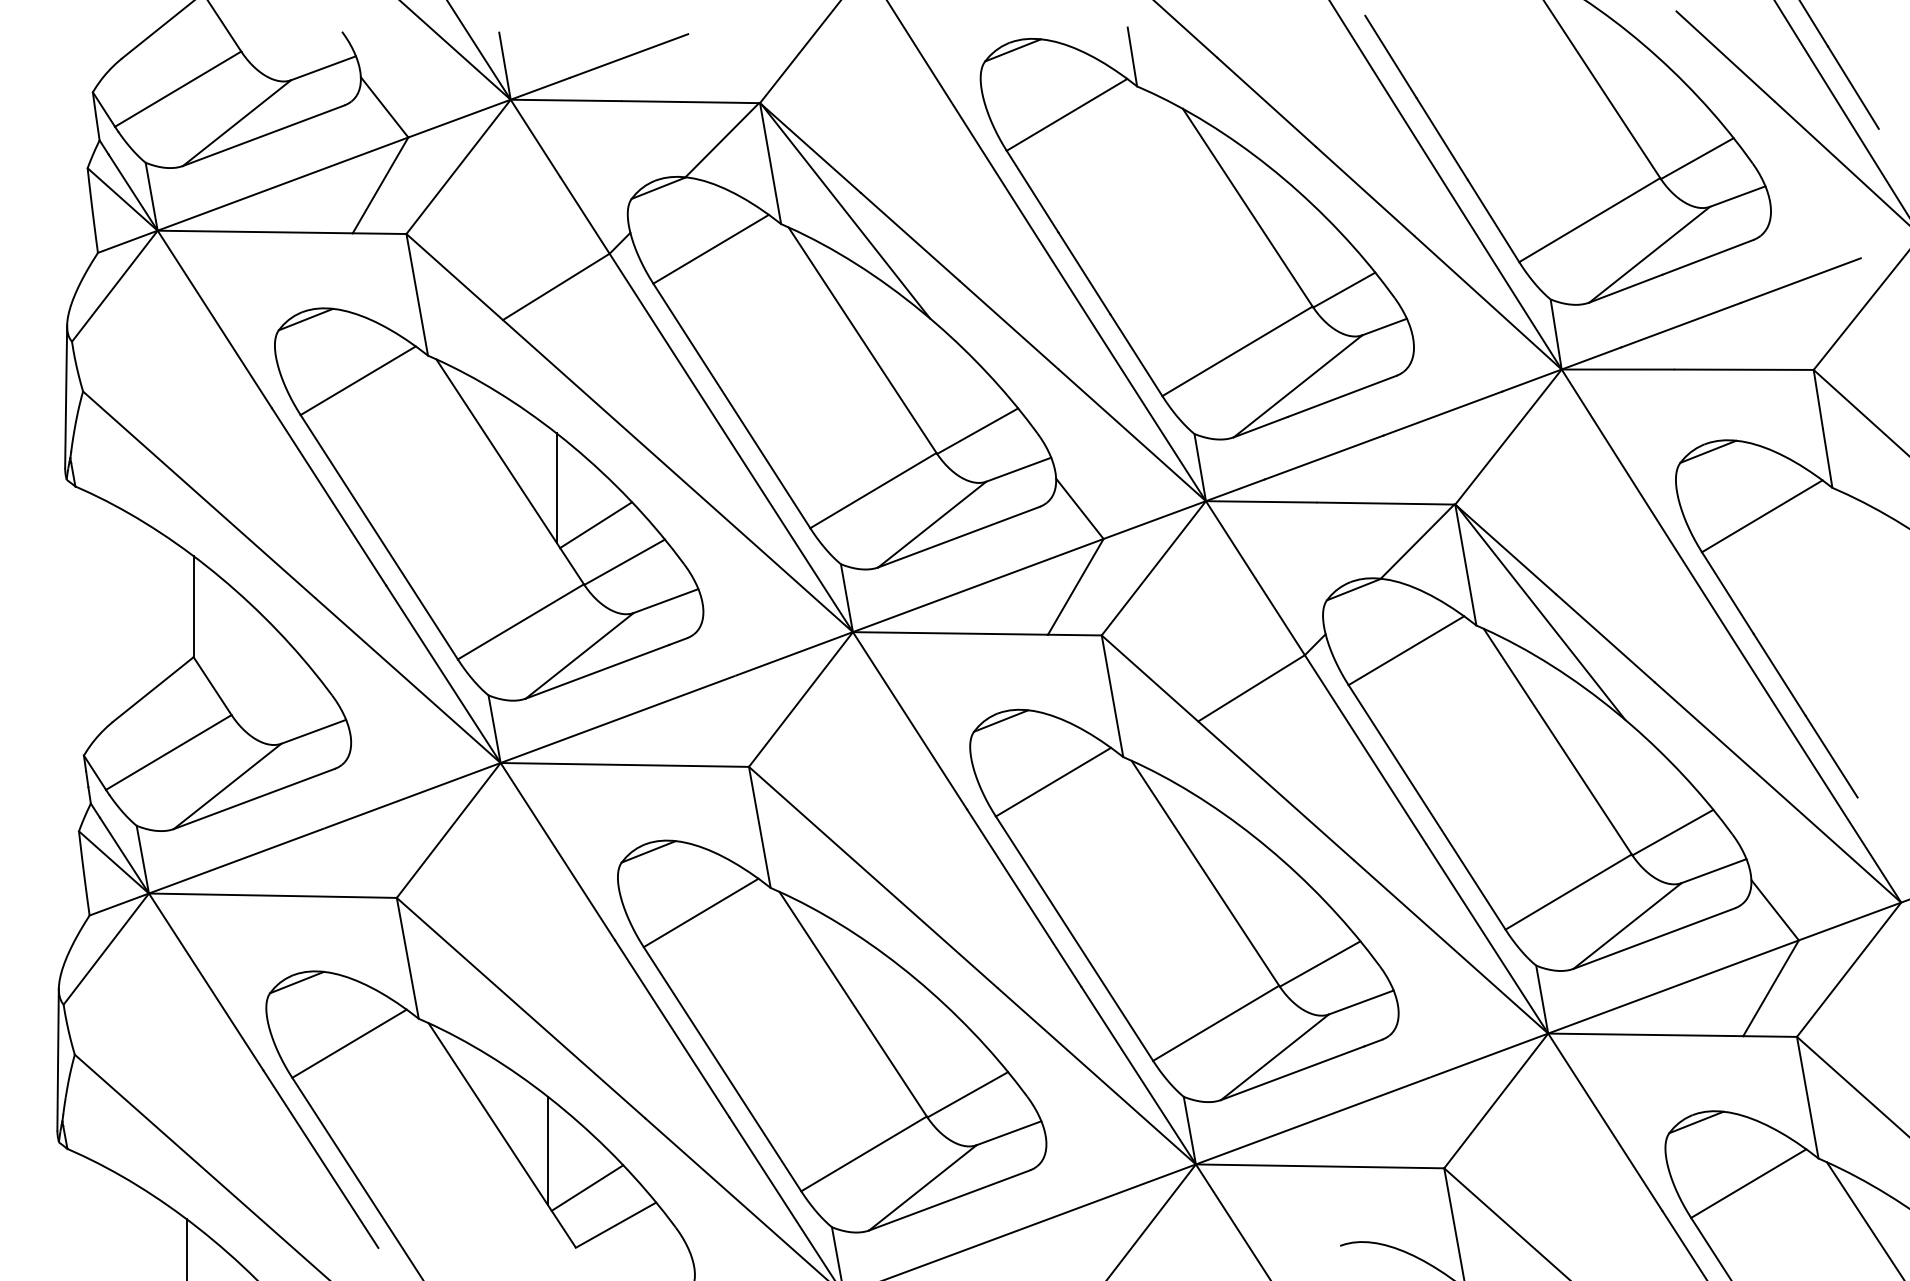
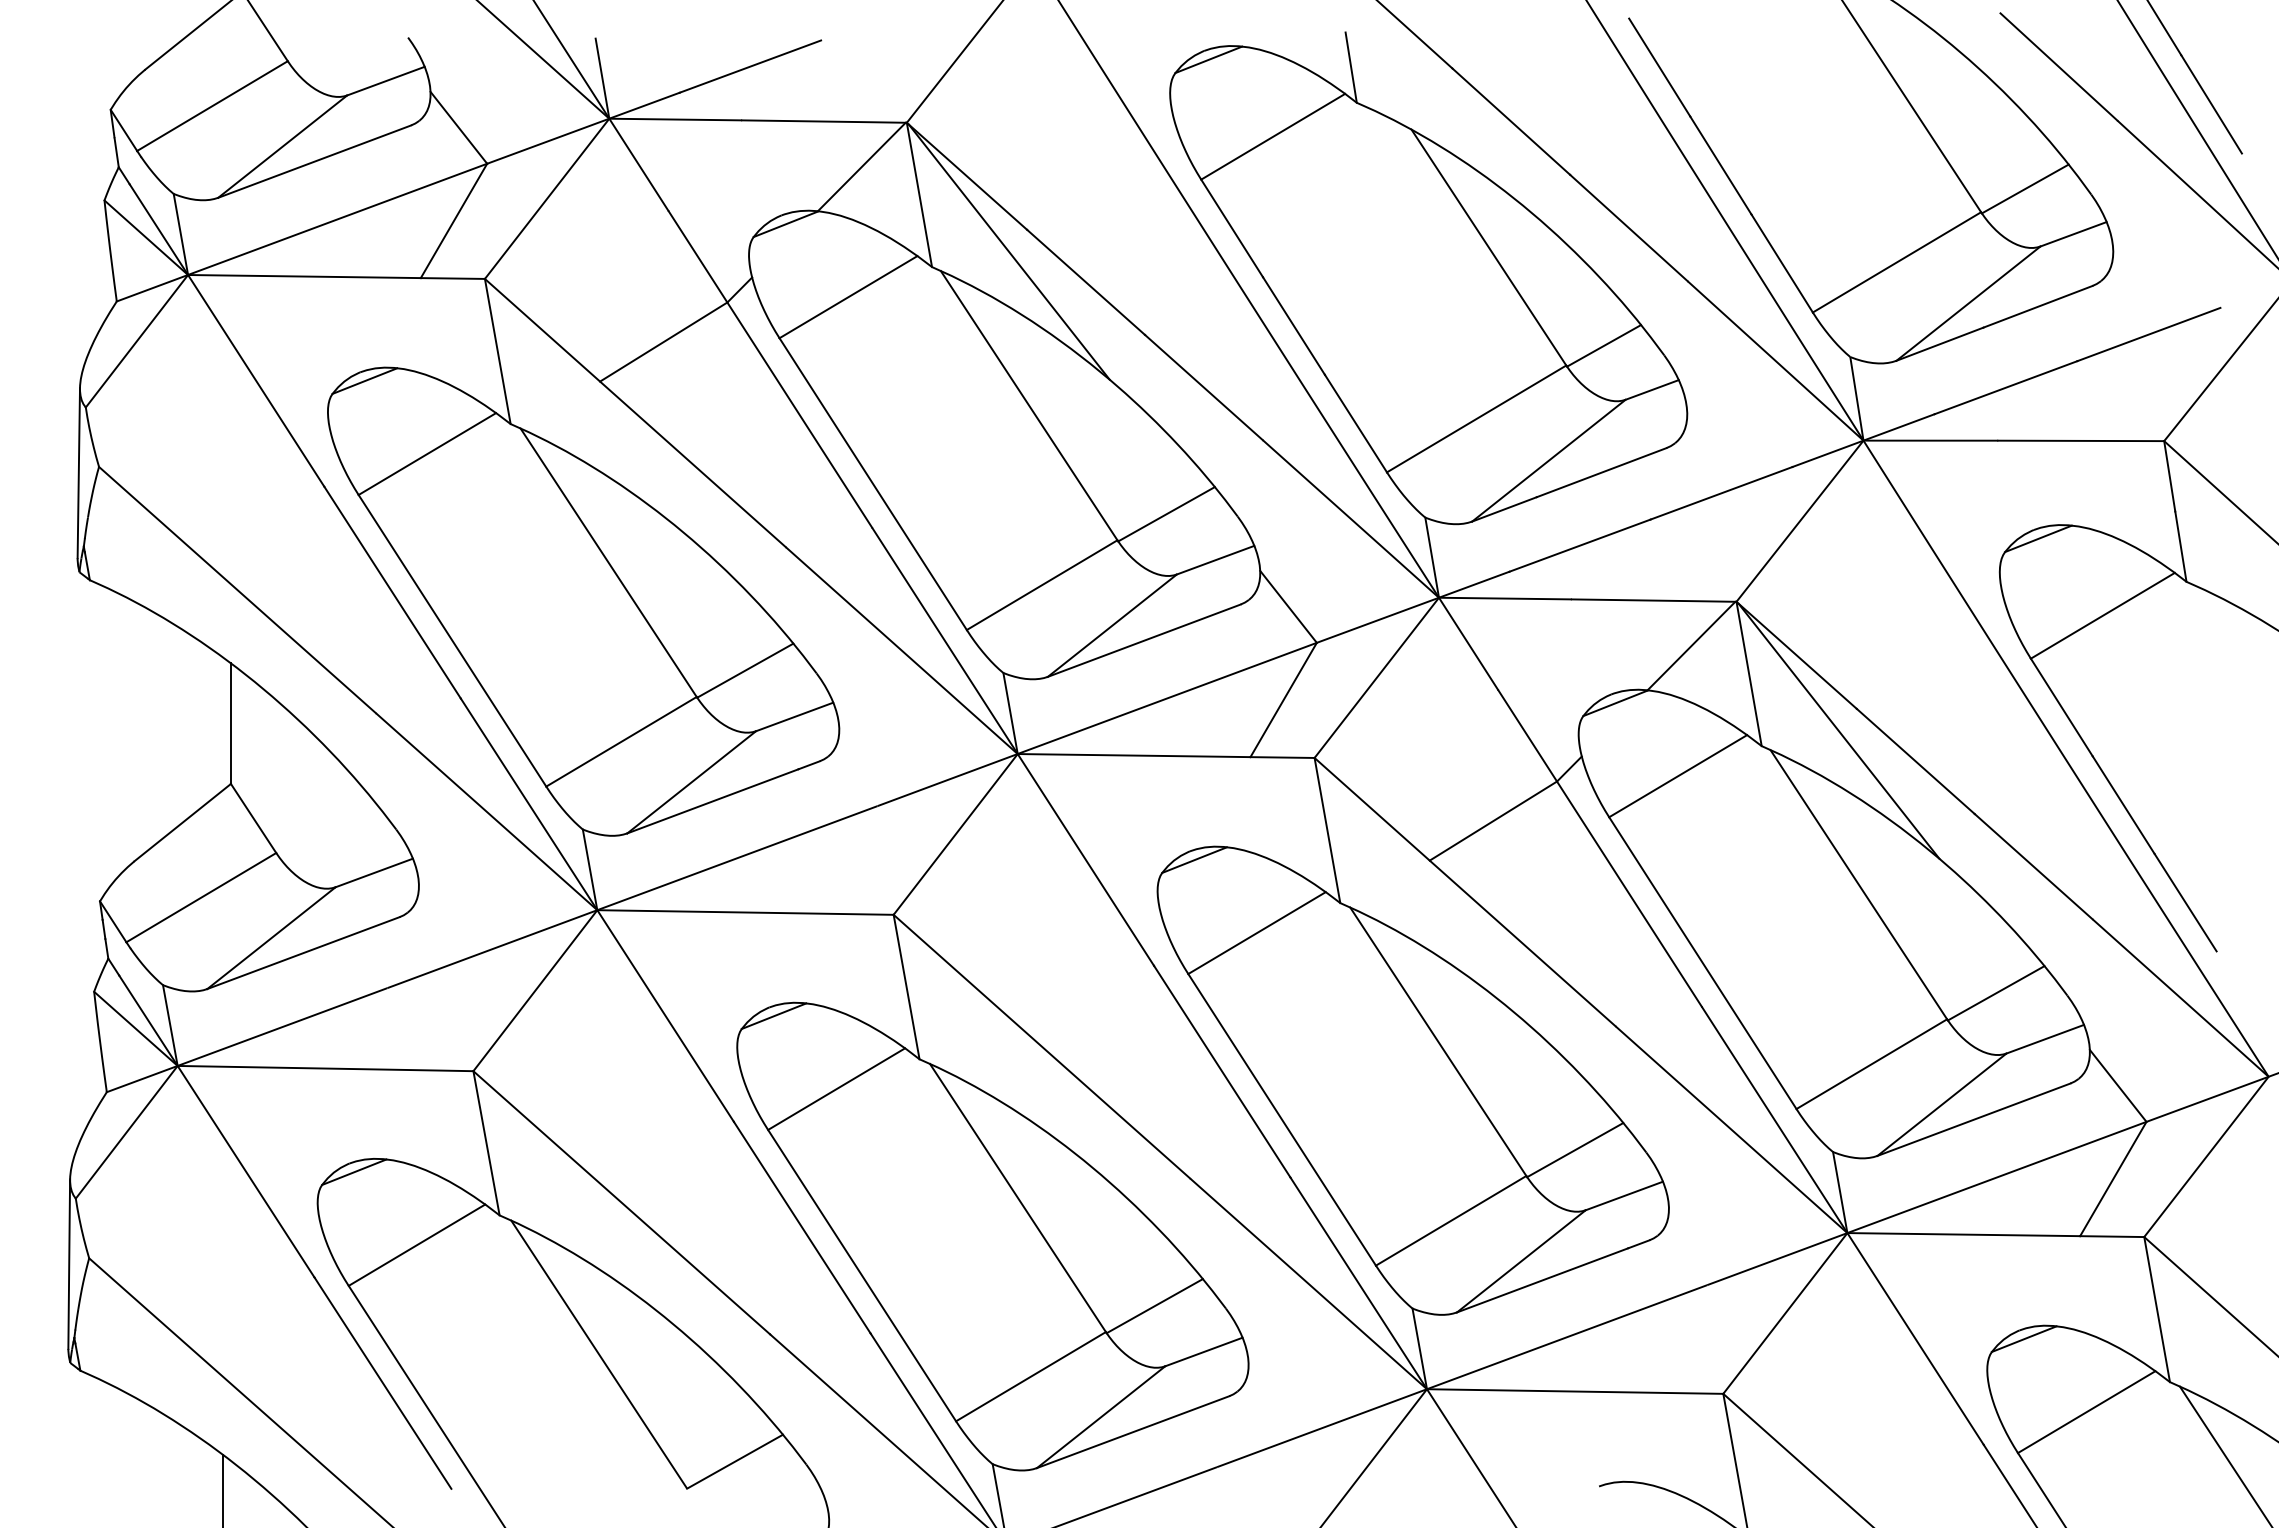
line: (556, 487) -> (664, 581), removed
line: (596, 525) -> (711, 626), removed
line: (547, 1151) -> (653, 1373), removed
line: (587, 1188) -> (700, 1417), removed

